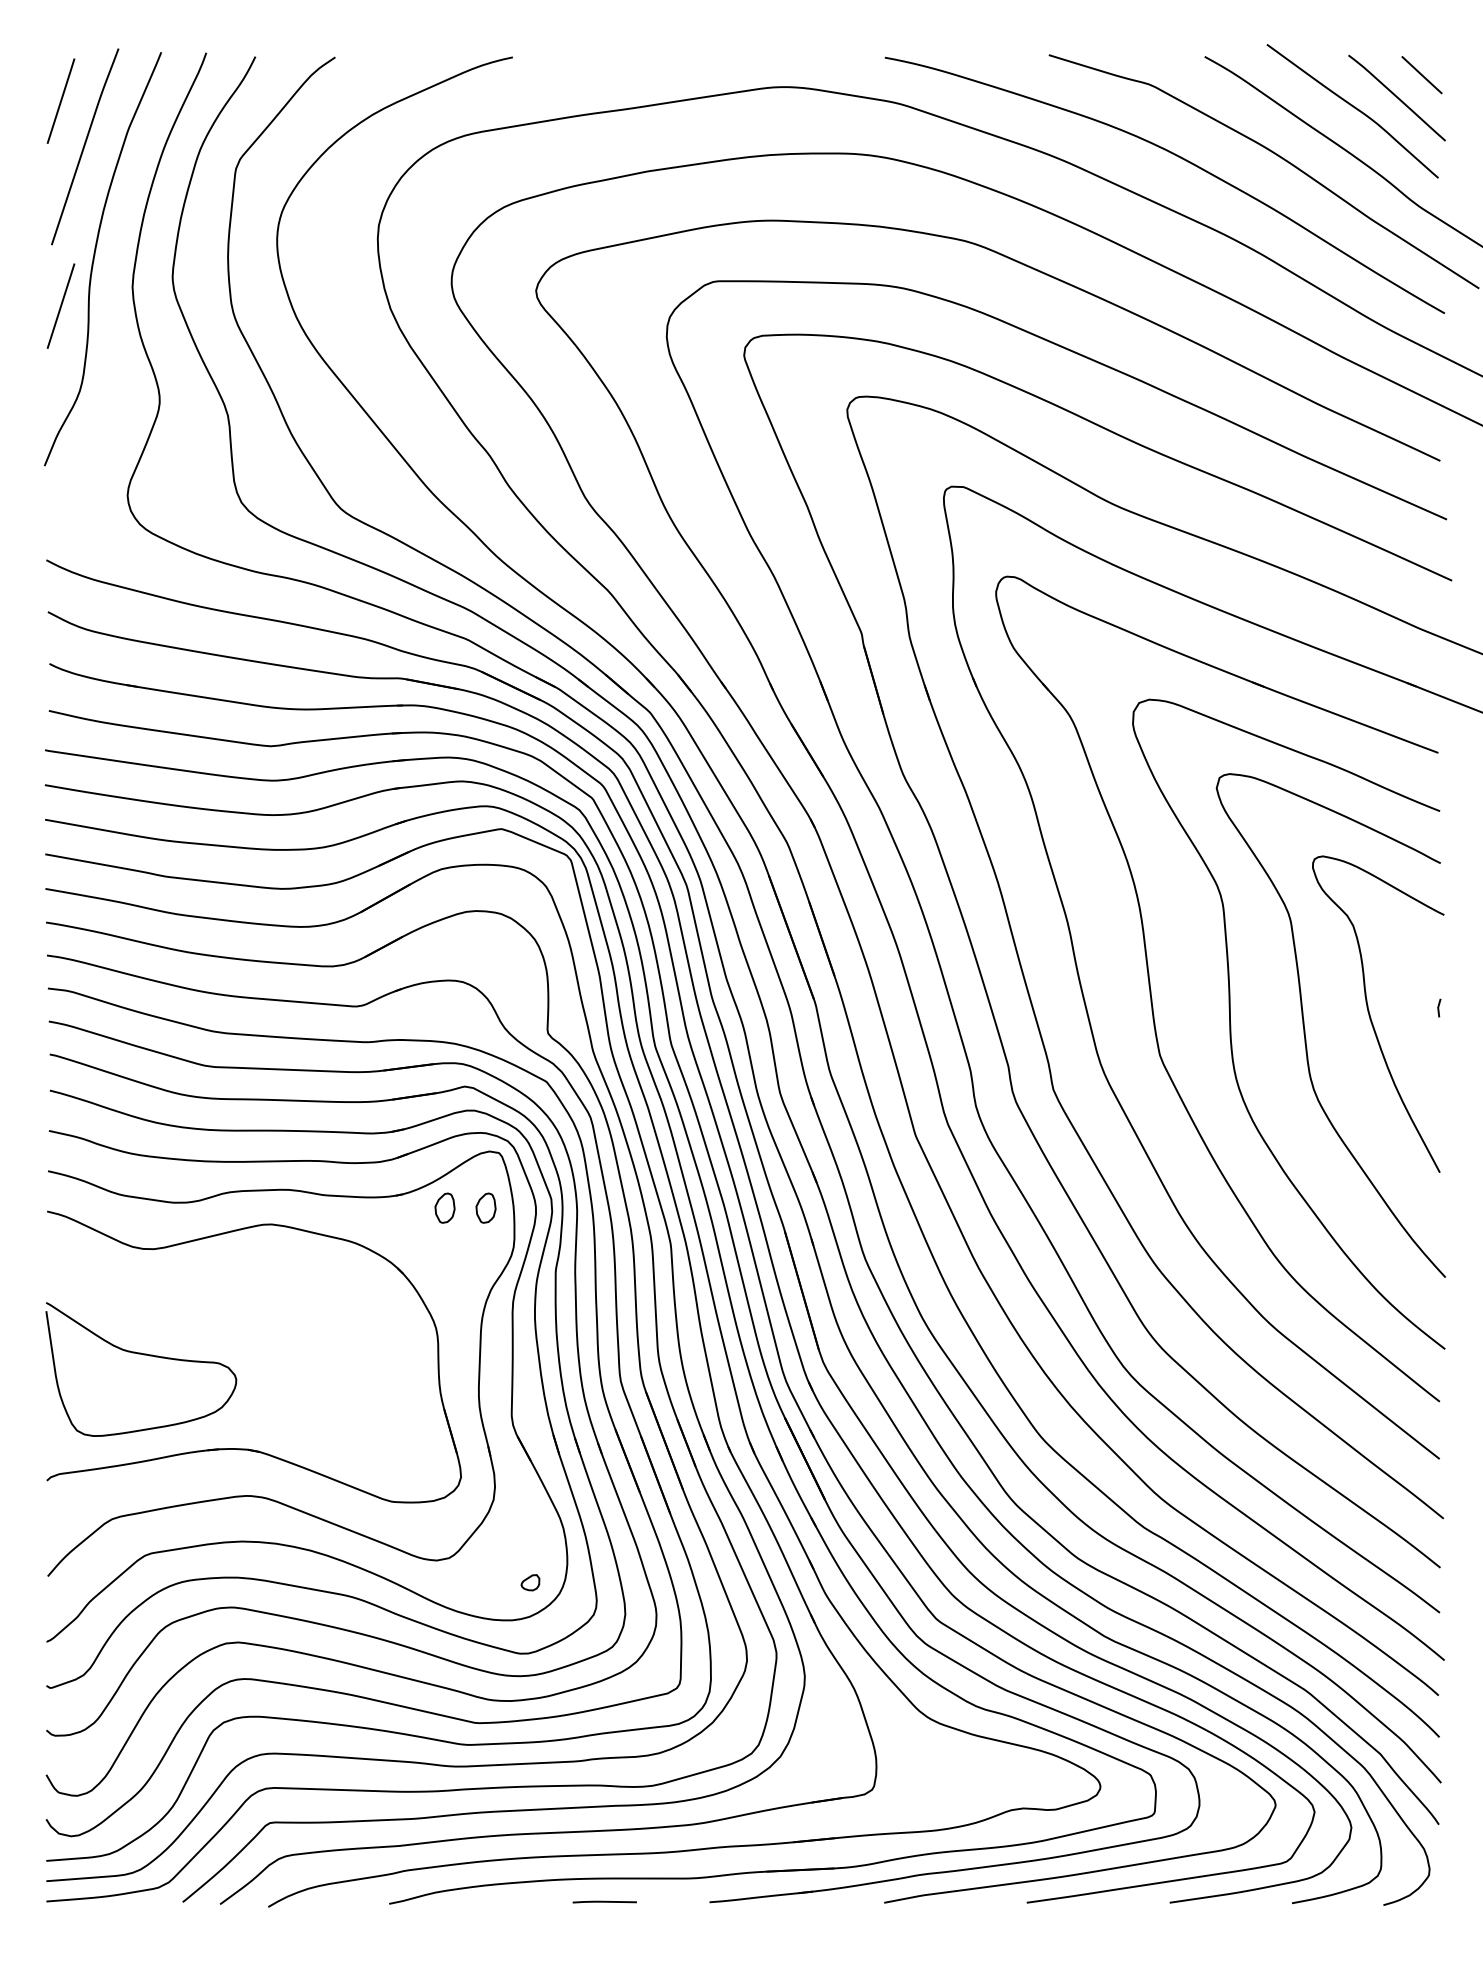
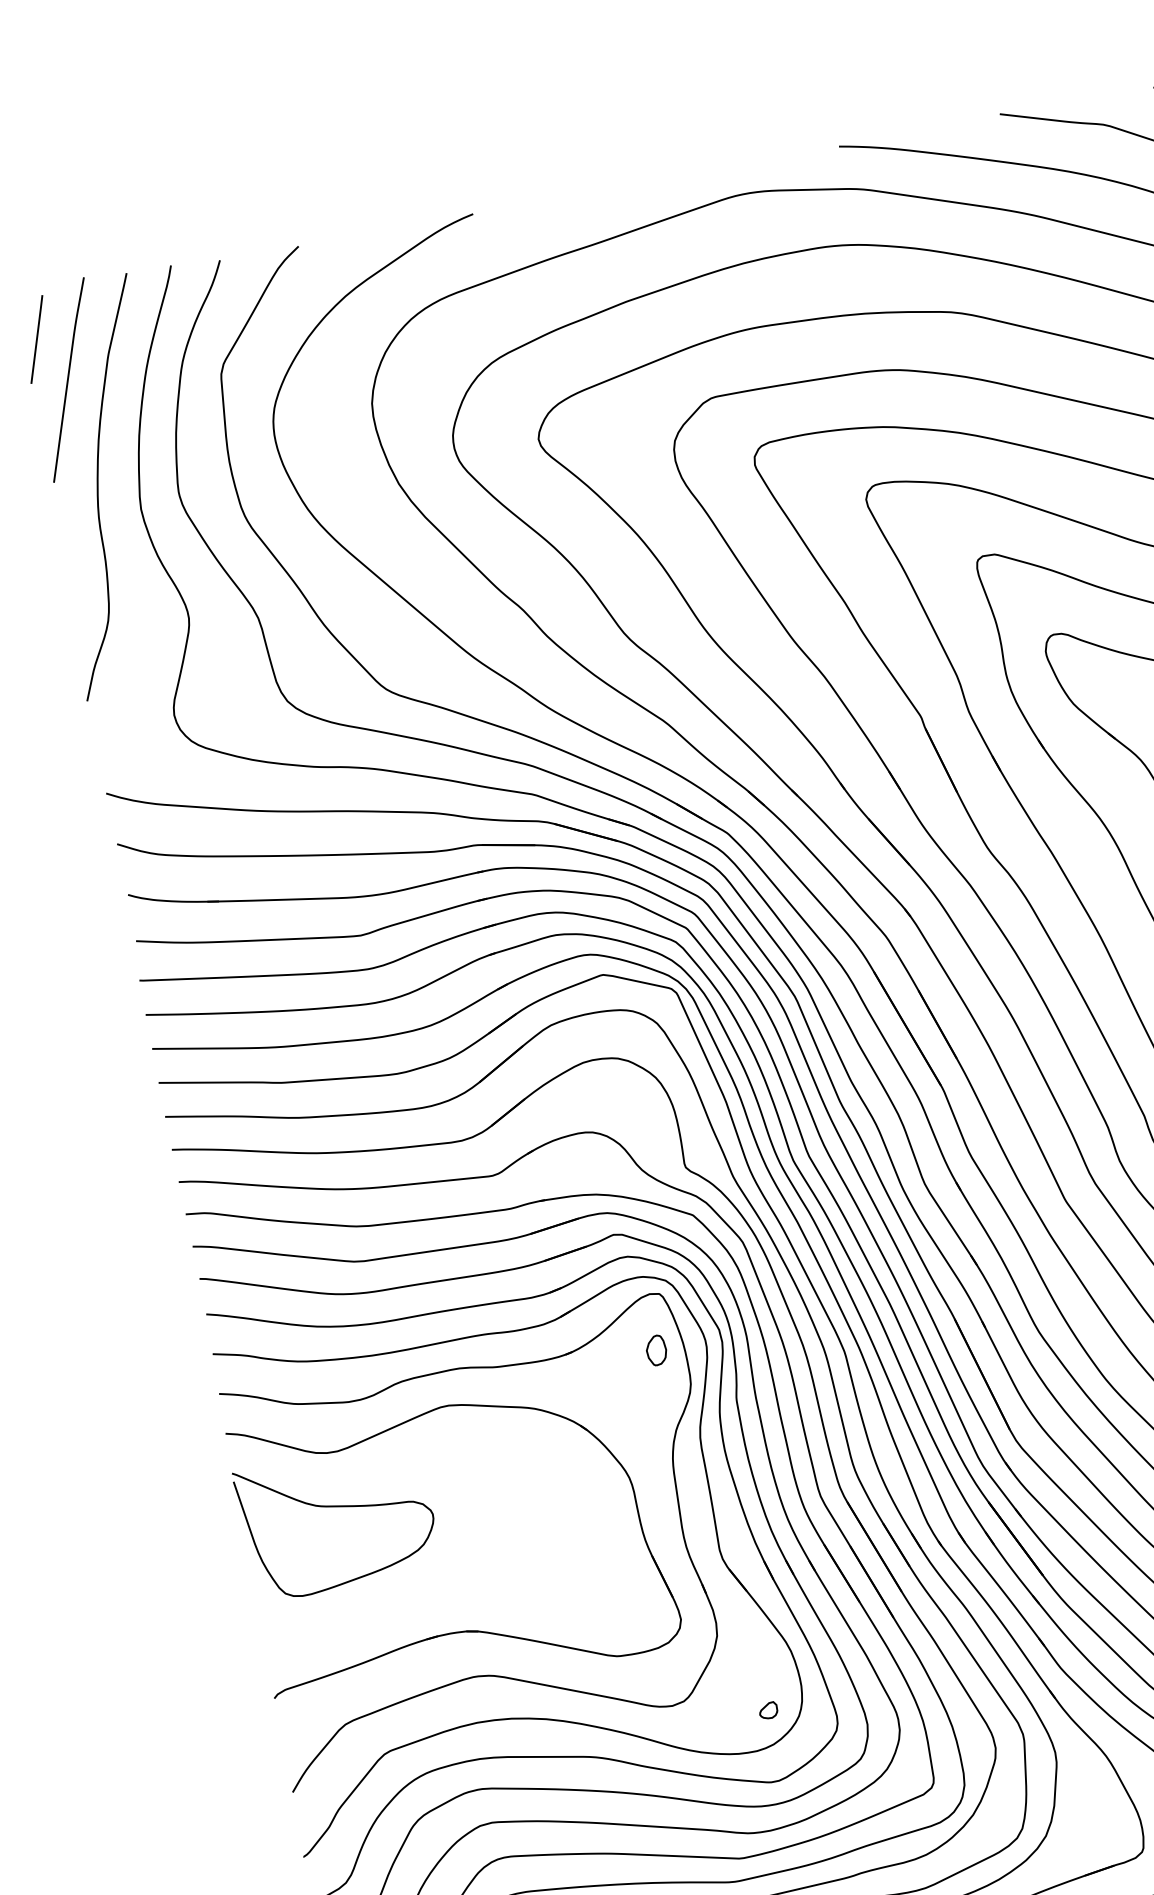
line: (60, 305) -> (73, 540), removed
part: (444, 1207) -> (615, 1357), removed
curve: (143, 1355) -> (337, 1507), moved

